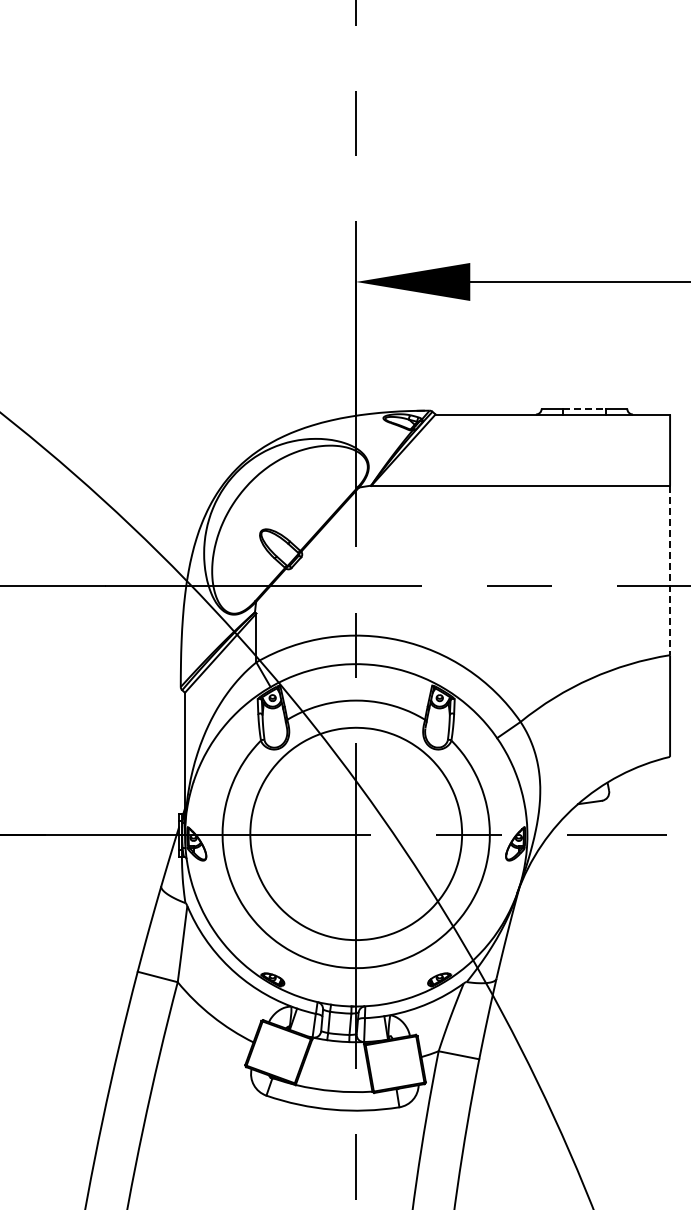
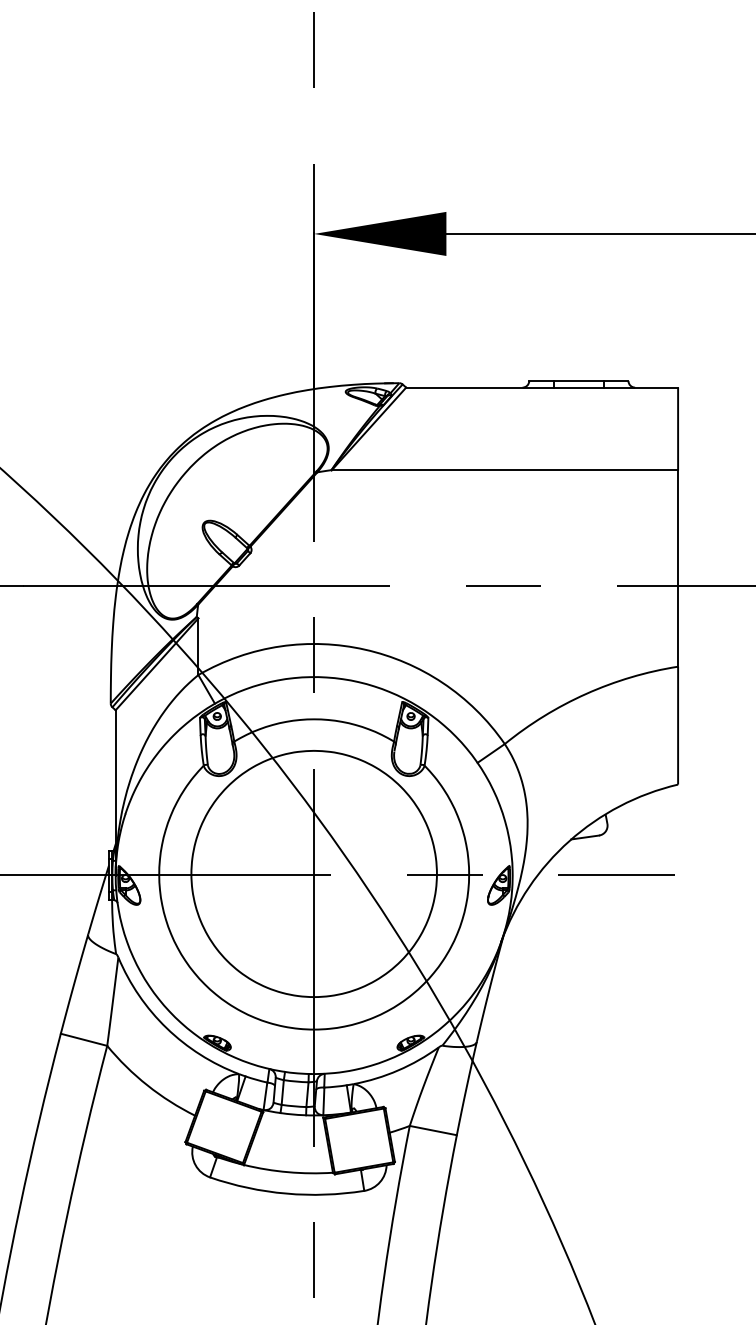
line: (584, 408) -> (578, 380), dashed -> solid
line: (670, 570) -> (678, 568), dashed -> solid

